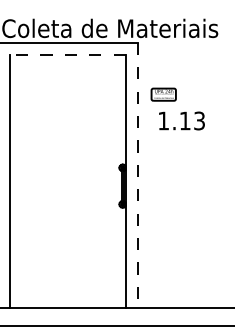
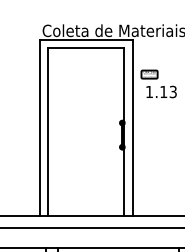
line: (66, 55) -> (85, 48), dashed -> solid
line: (137, 176) -> (132, 128), dashed -> solid

